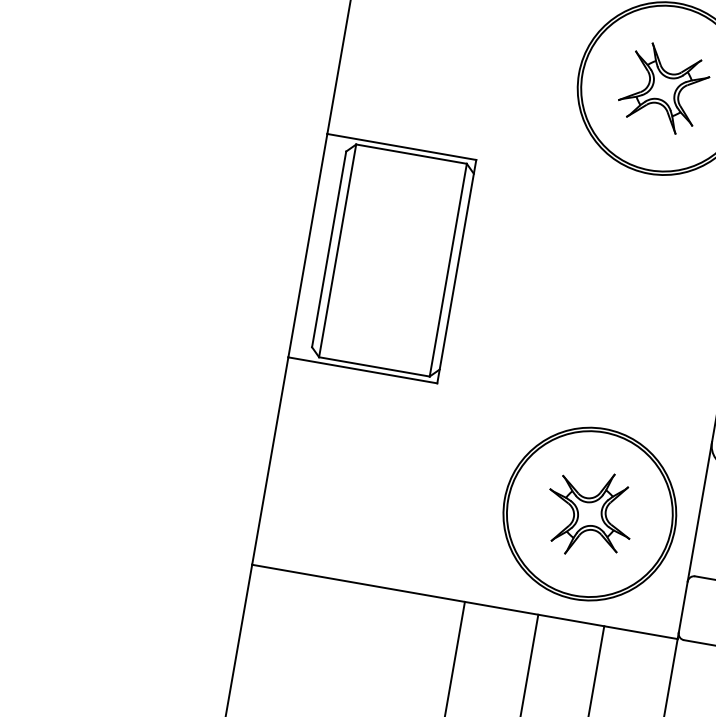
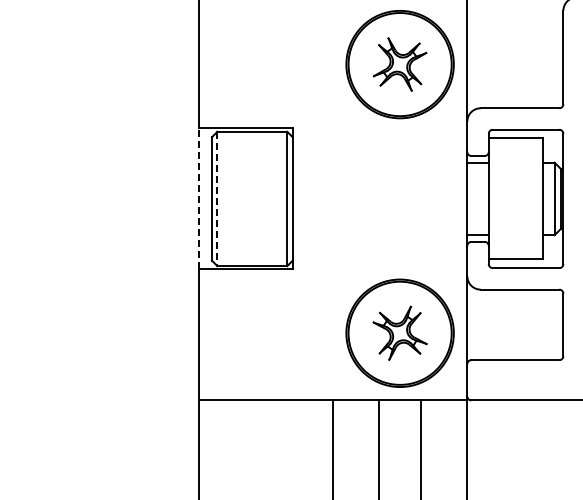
line: (307, 244) -> (198, 198), solid -> dashed
line: (337, 251) -> (217, 199), solid -> dashed

